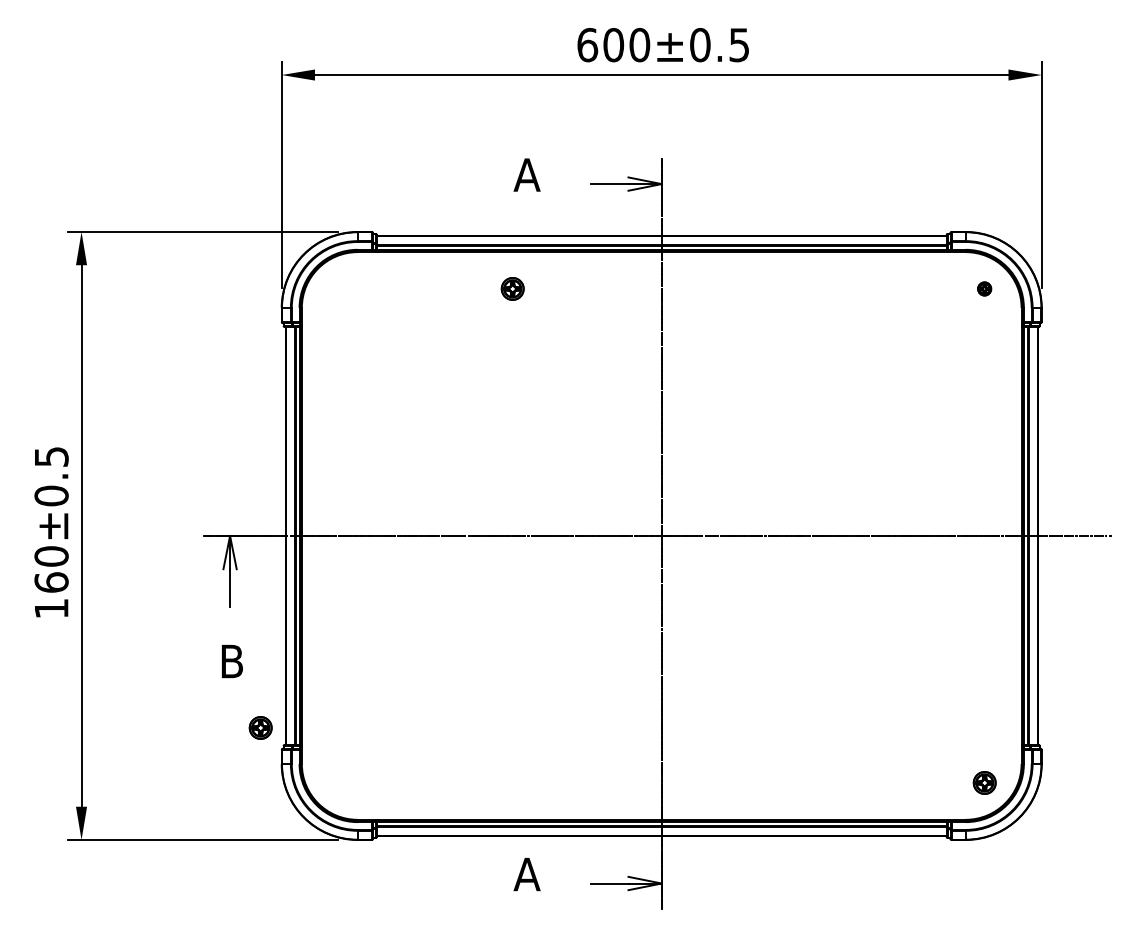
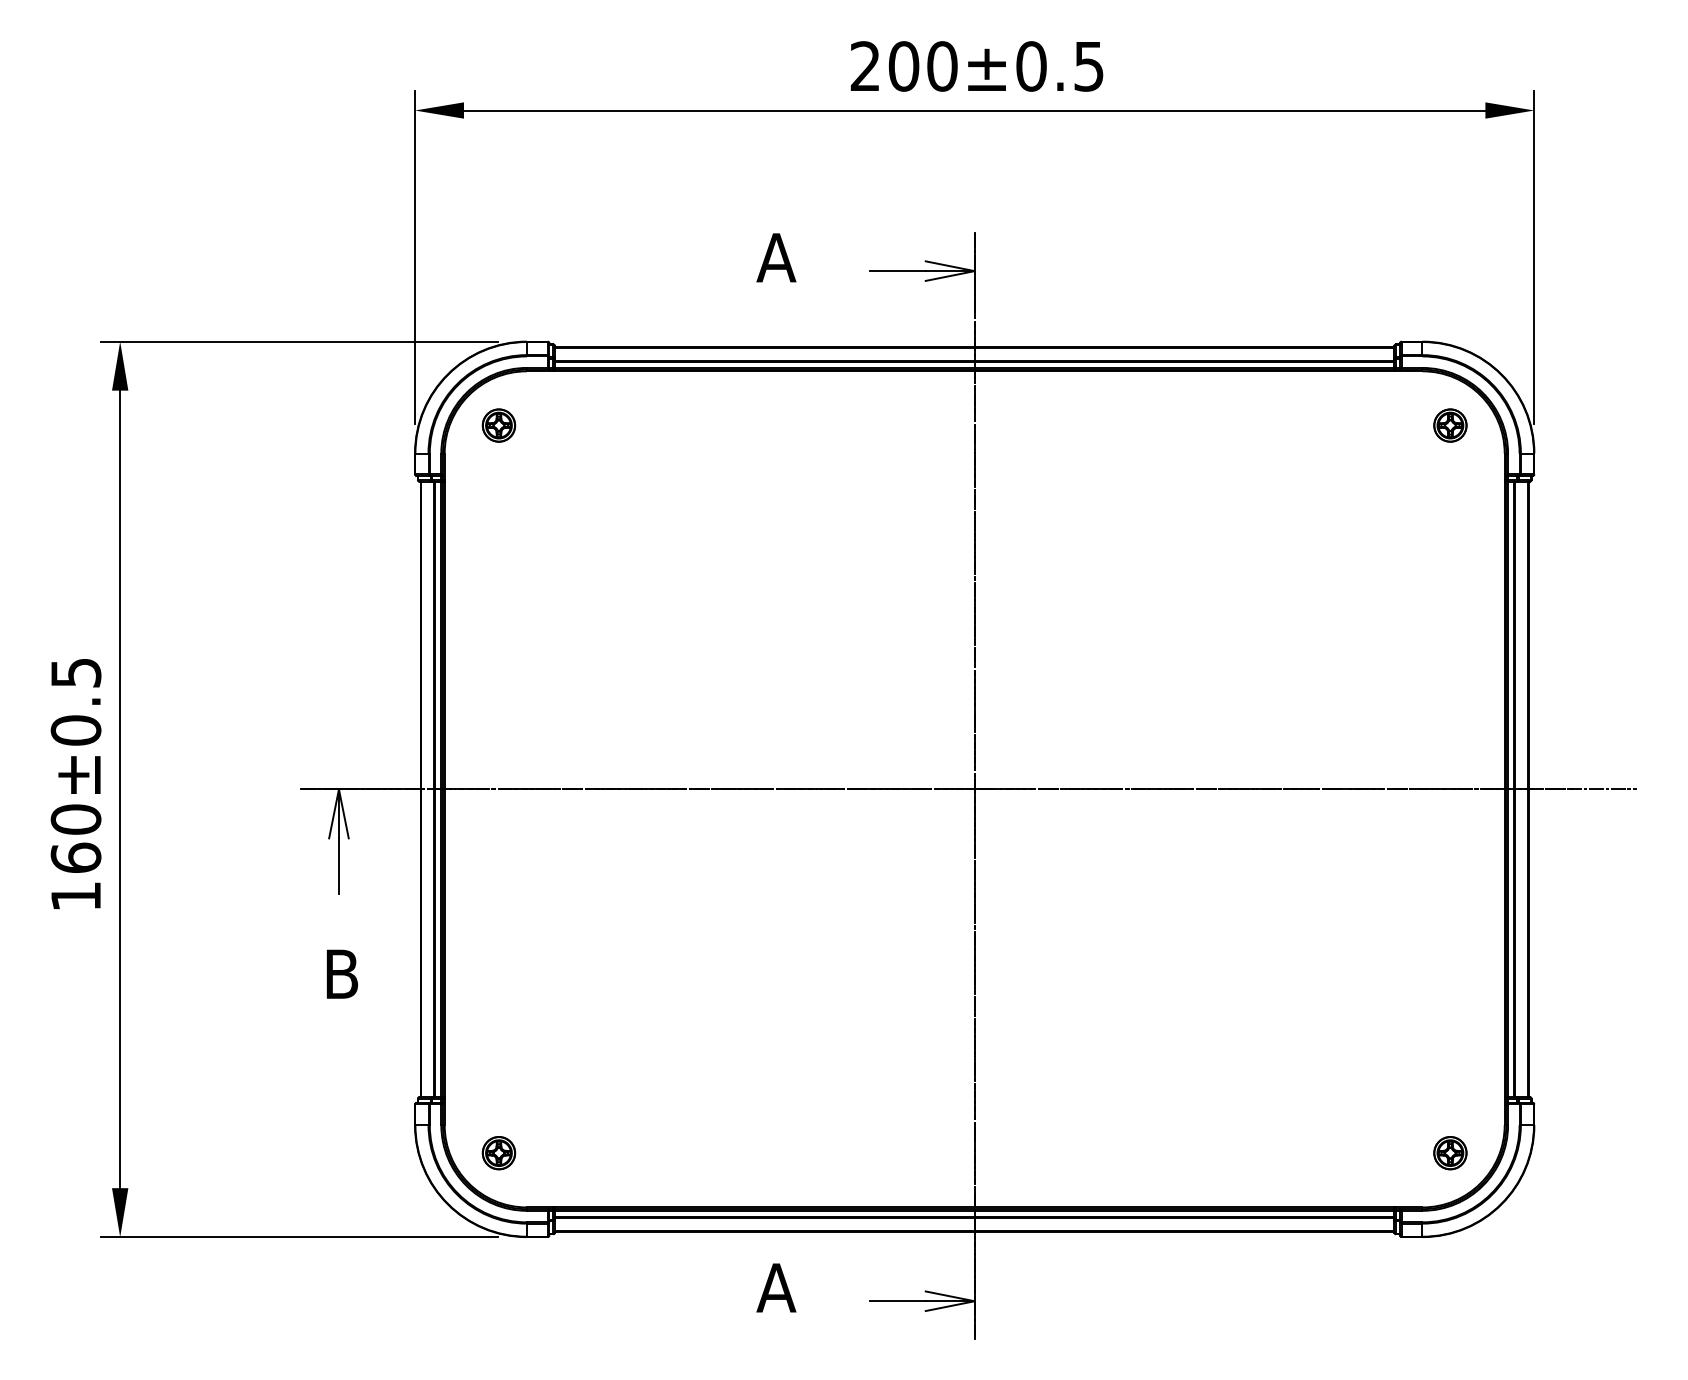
text: (587, 45) -> (865, 67), 600±0.5 -> 200±0.5
part: (512, 288) -> (498, 424), moved
part: (984, 288) -> (1450, 424), size x1.67
part: (260, 727) -> (498, 1152), moved

